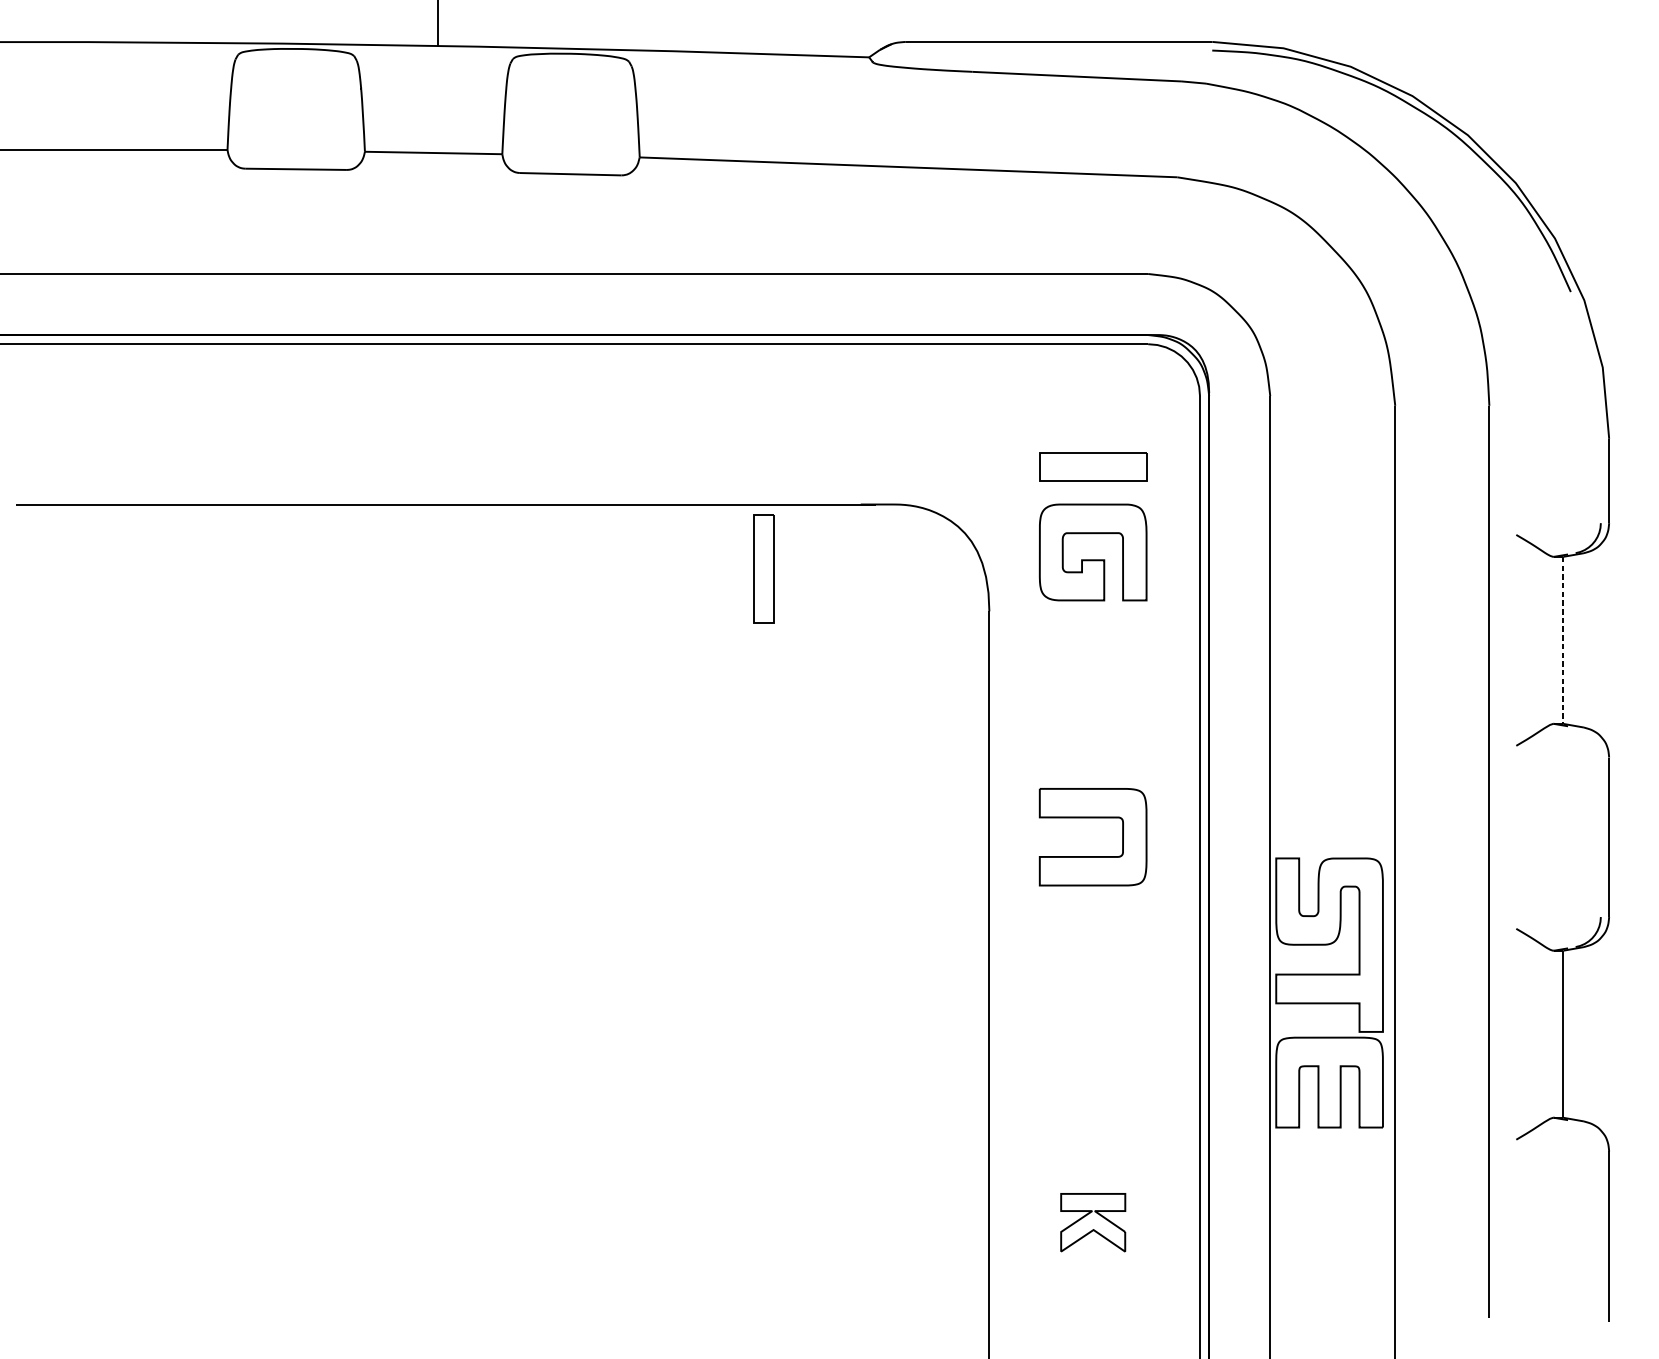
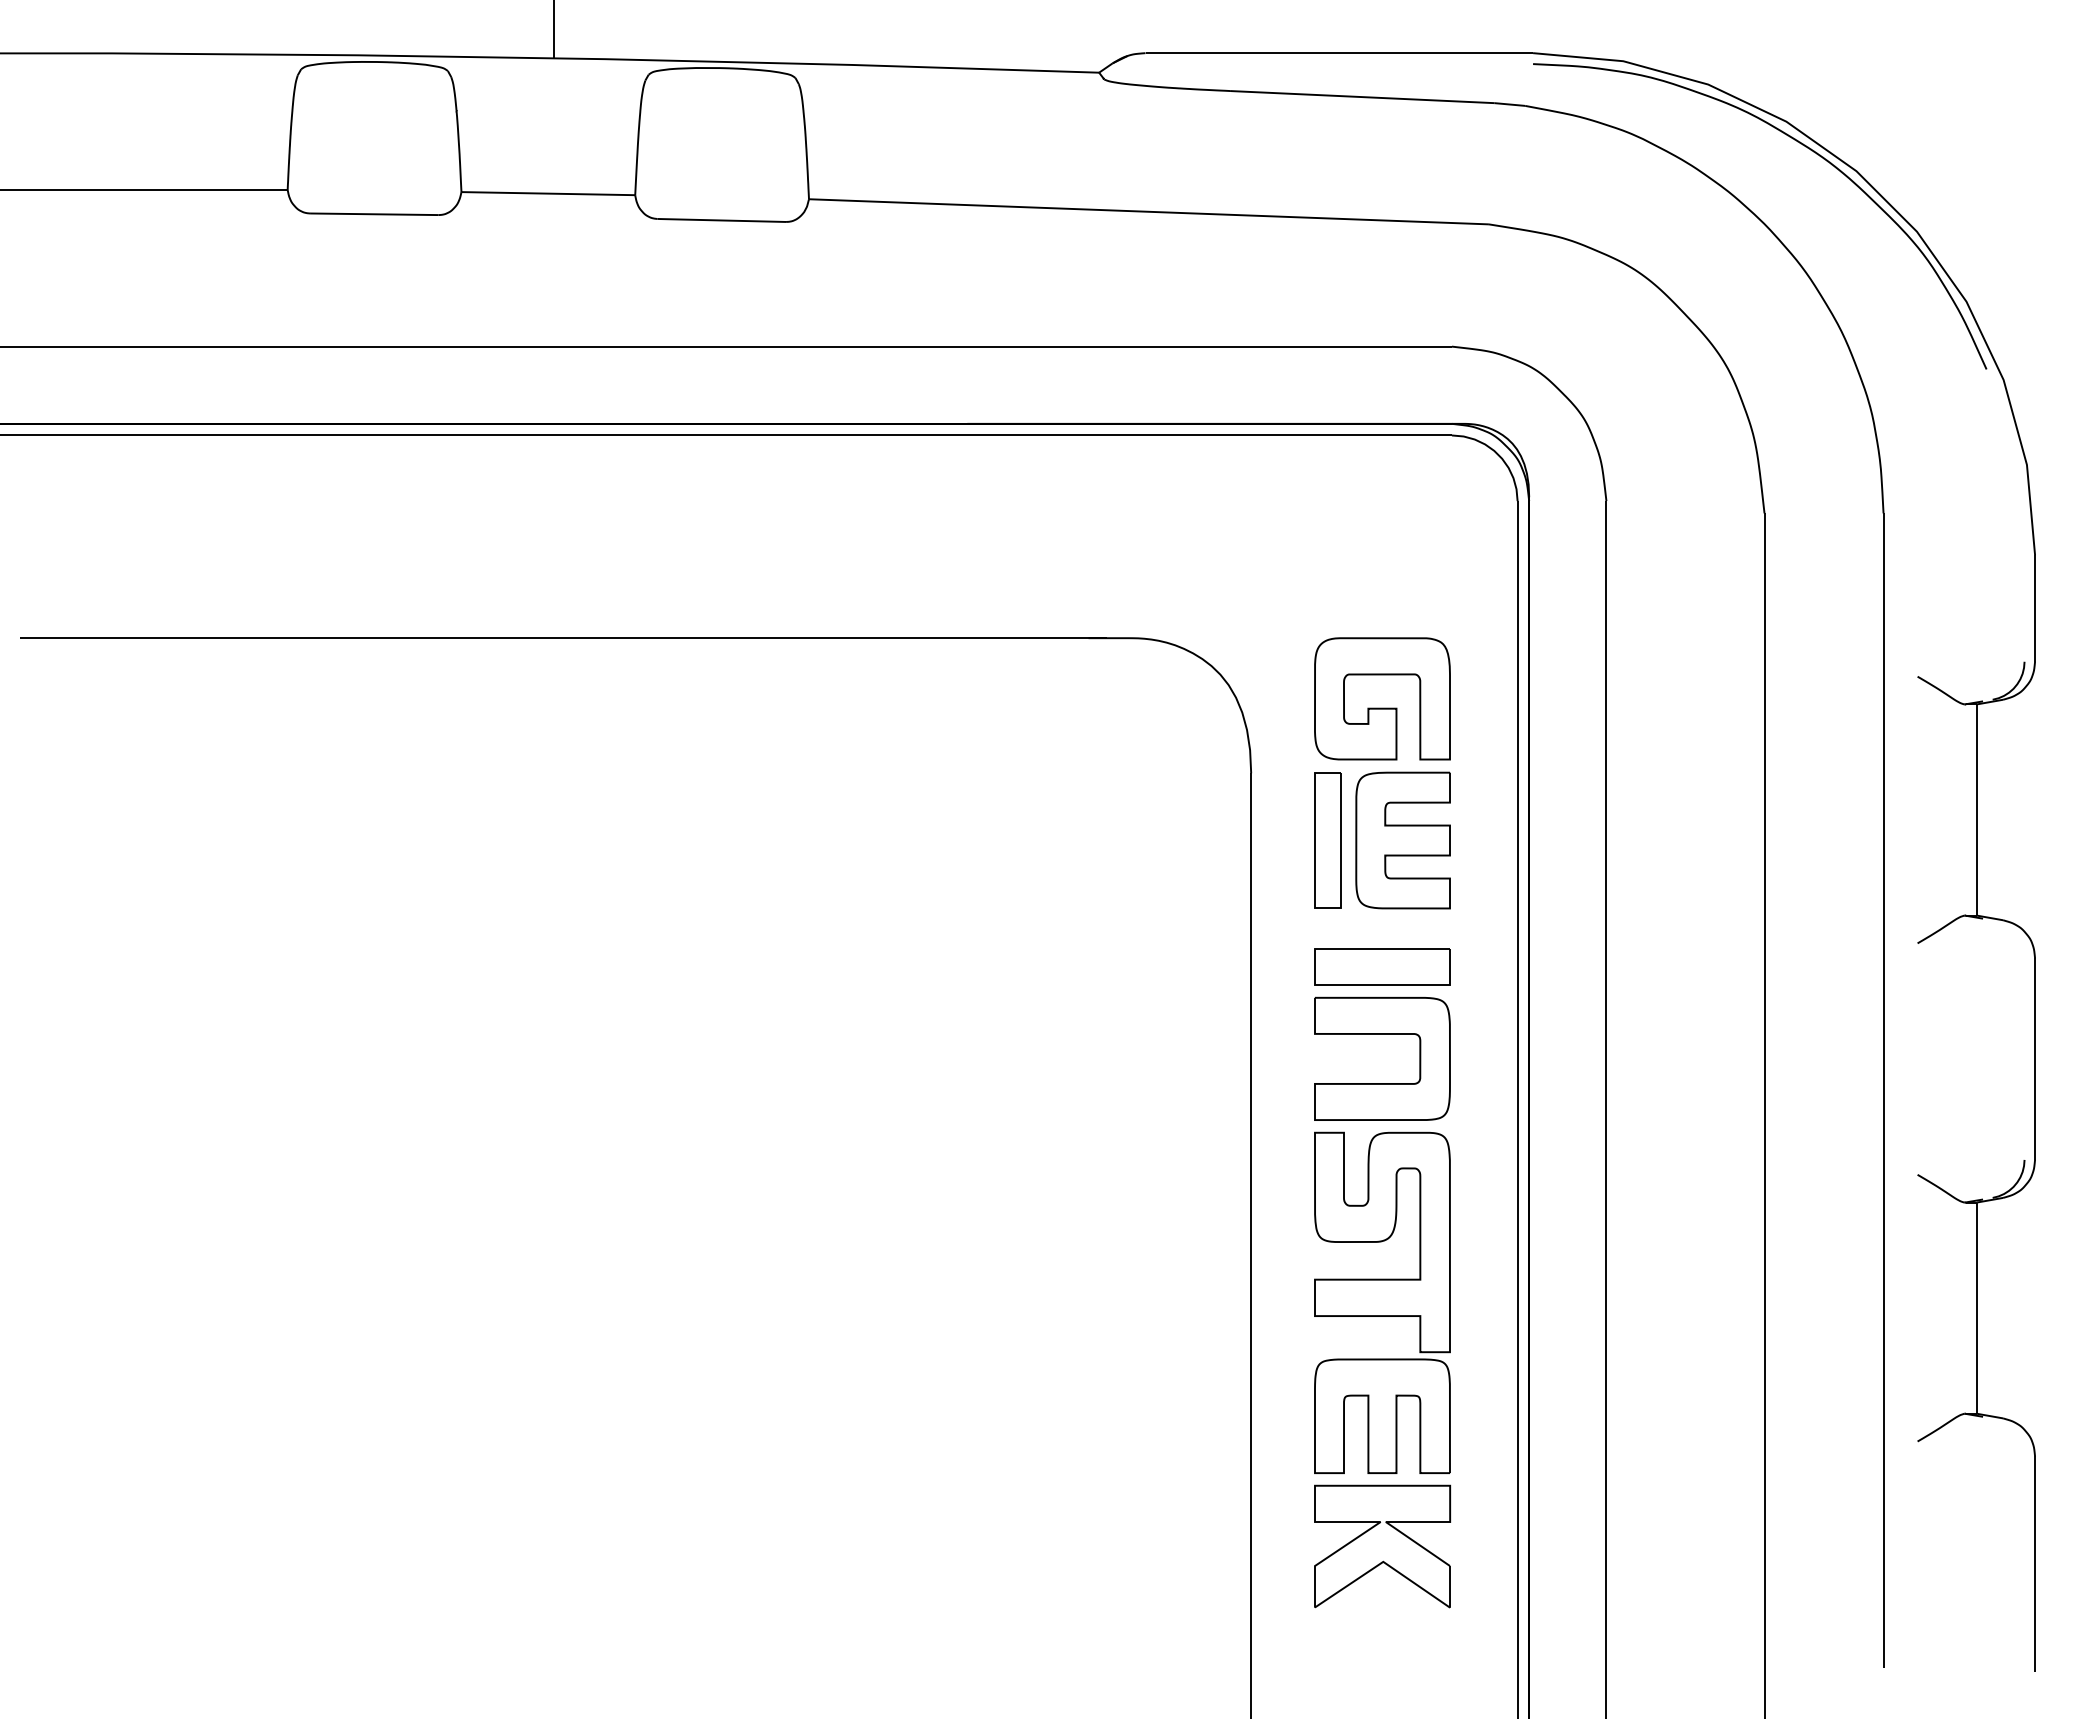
part: (1093, 466) -> (1382, 966), moved
part: (763, 568) -> (1327, 840), moved
line: (1563, 640) -> (1977, 810), dashed -> solid
part: (1109, 664) -> (1402, 840), added
part: (1329, 992) -> (1382, 1302), moved
part: (1093, 1222) -> (1382, 1546), size x1.67

